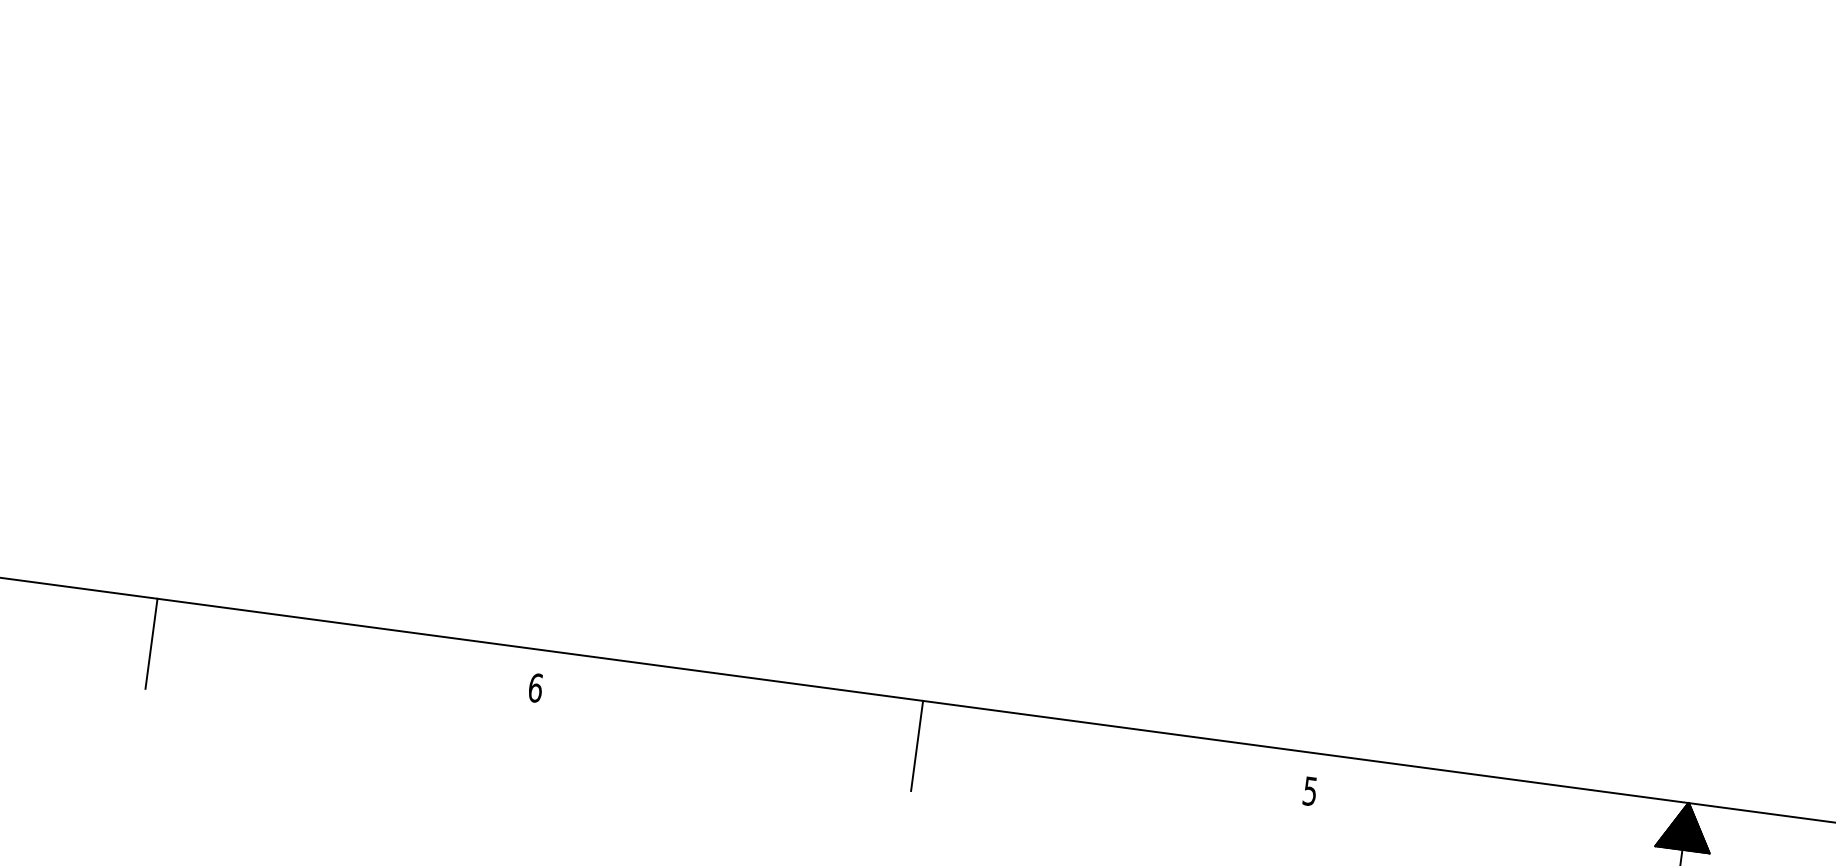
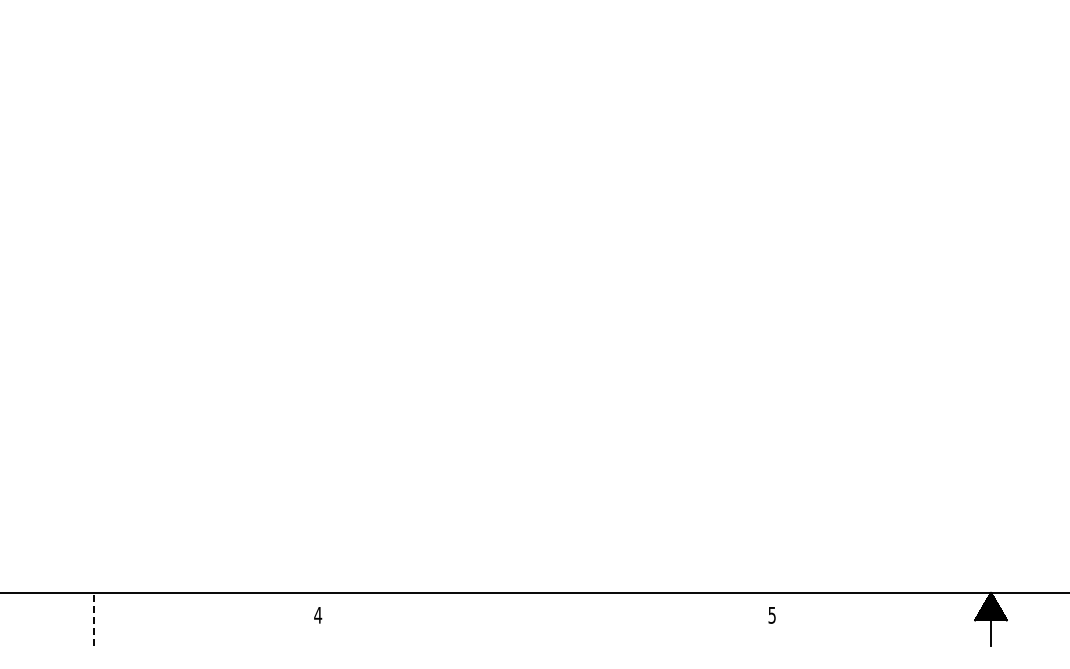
line: (151, 642) -> (93, 618), solid -> dashed
text: (536, 686) -> (318, 614), 6 -> 4
line: (917, 744) -> (542, 618), removed

